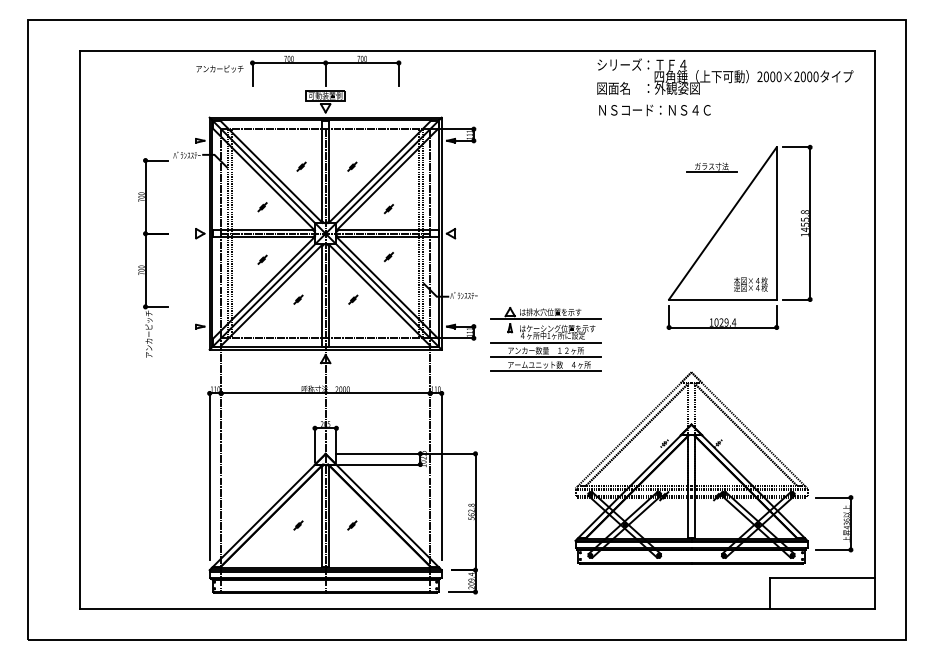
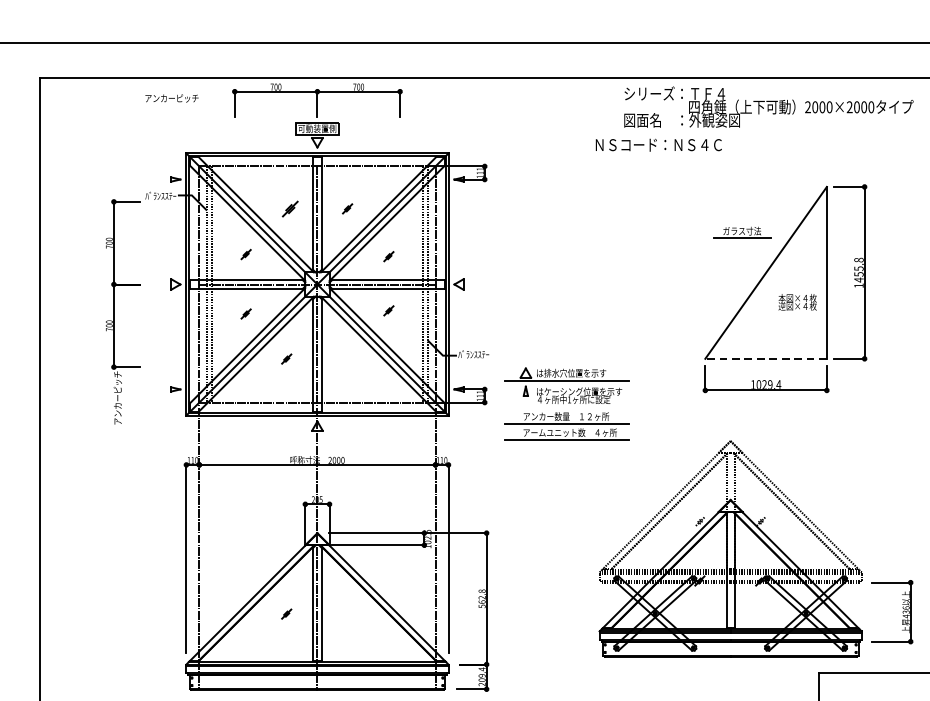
text: (219, 68) -> (171, 97), moved
text: (654, 110) -> (658, 145), moved
part: (301, 166) -> (290, 208), size x1.6
part: (711, 167) -> (741, 232), moved
text: (750, 284) -> (797, 302), moved
part: (353, 299) -> (348, 358), removed
line: (722, 299) -> (765, 358), solid -> dashed
line: (546, 342) -> (566, 407), removed
part: (352, 525) -> (347, 614), removed

